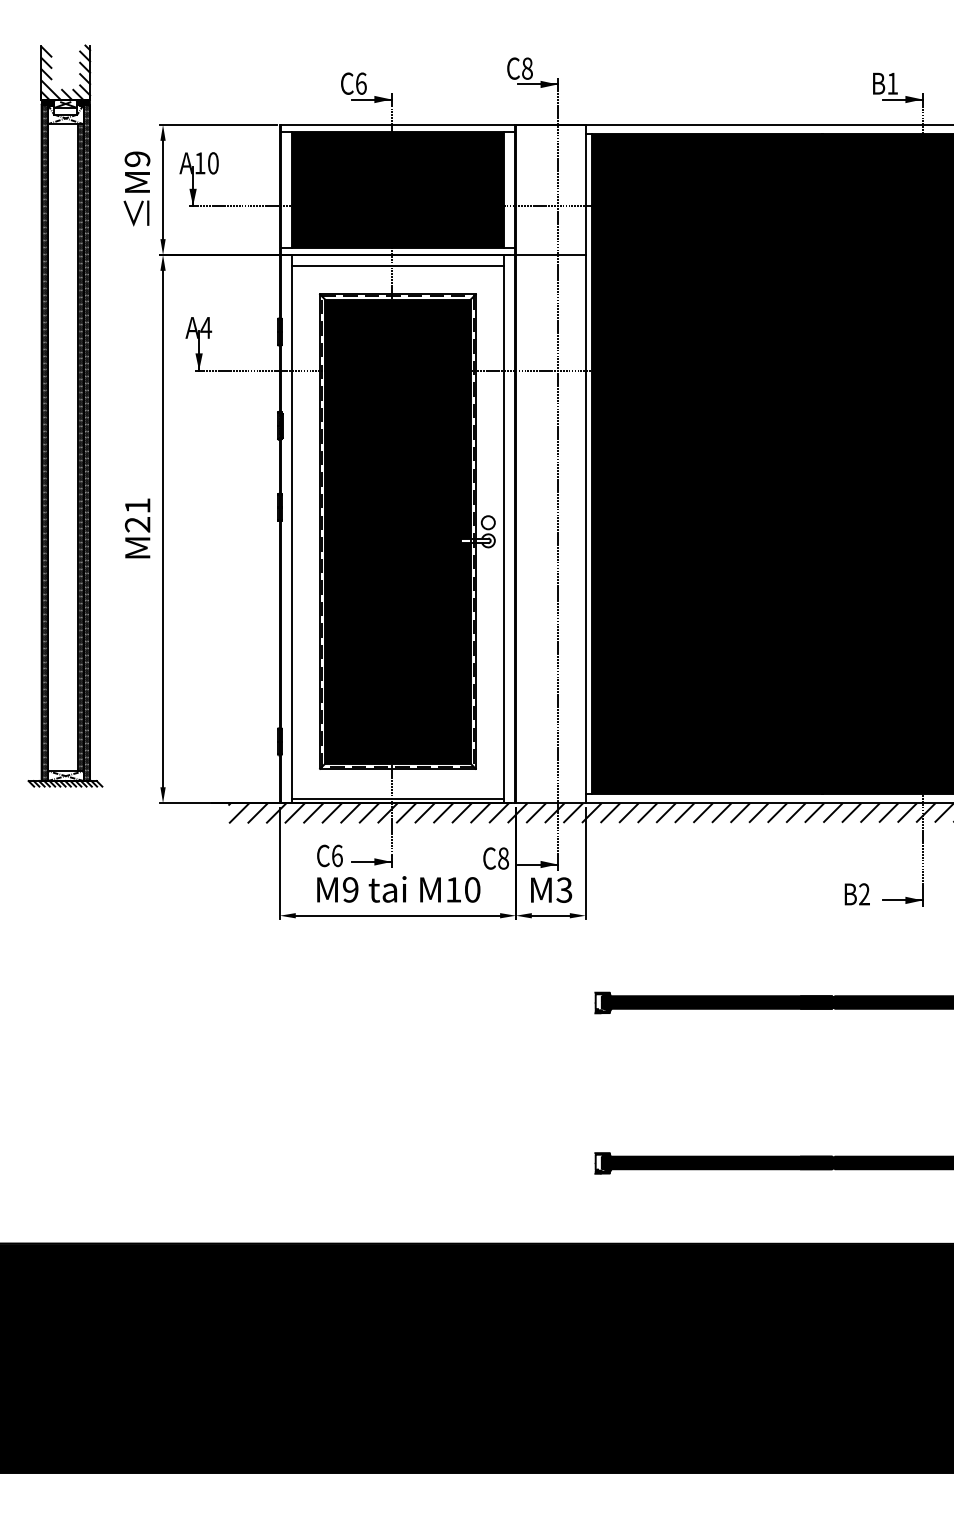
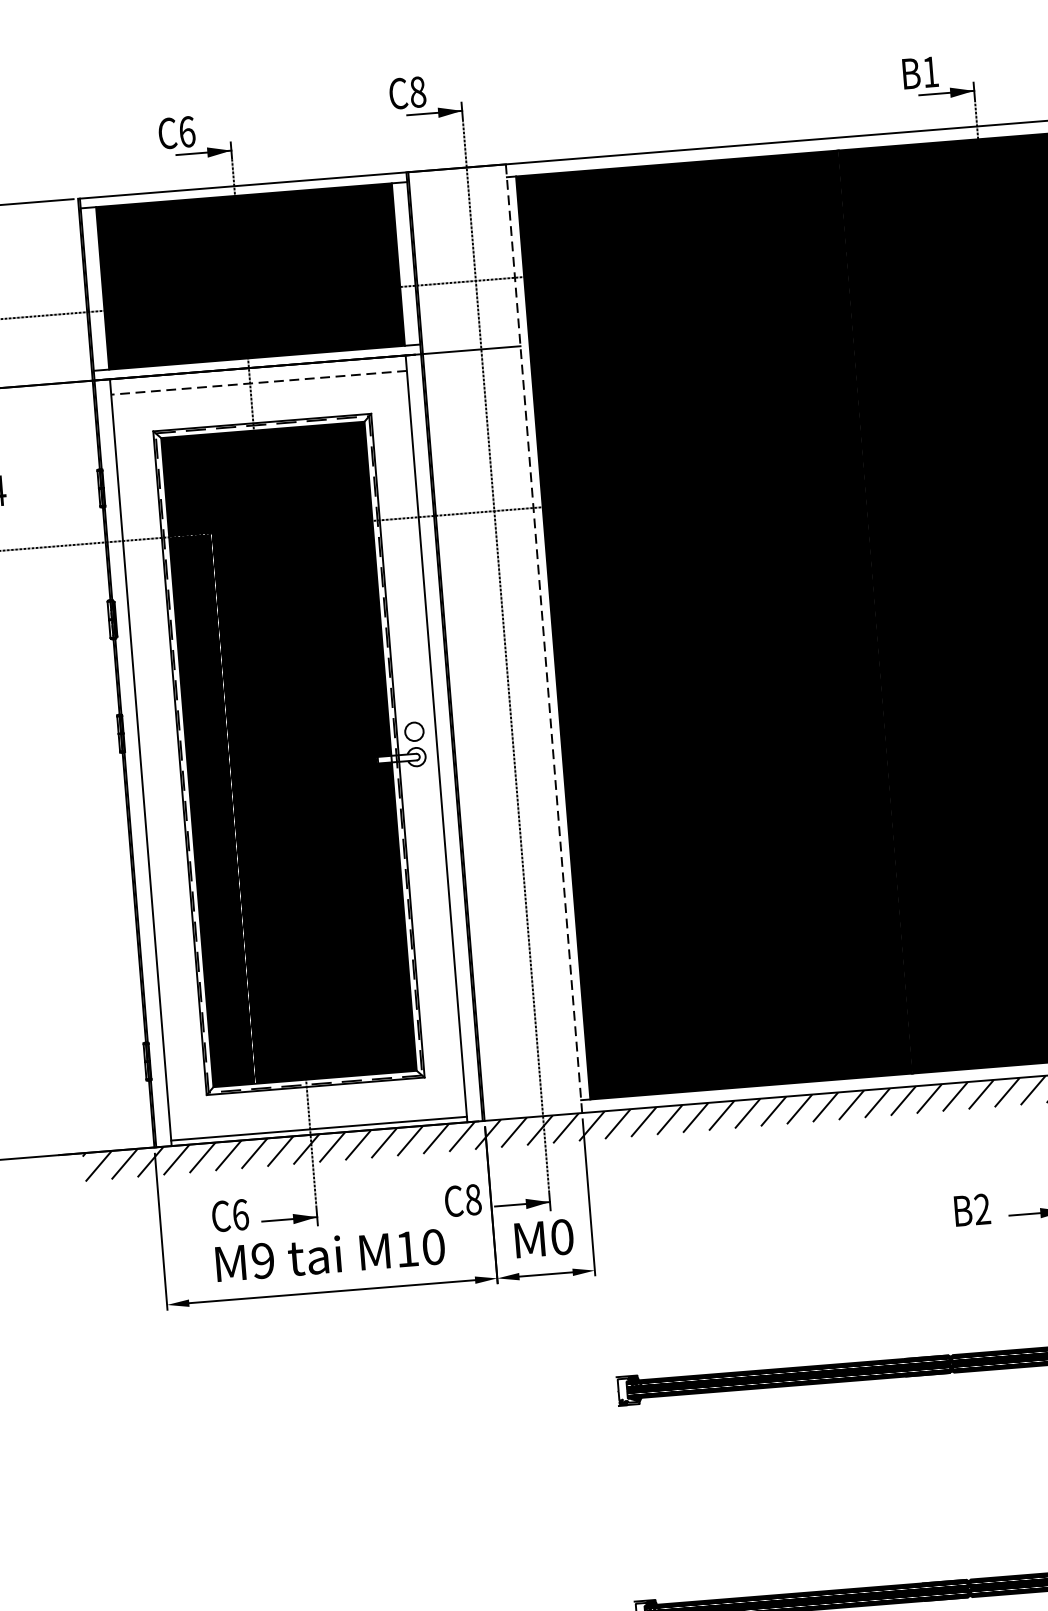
line: (397, 266) -> (258, 383), solid -> dashed
line: (585, 463) -> (543, 637), solid -> dashed
text: (564, 889) -> (562, 1236), M3 -> M0

